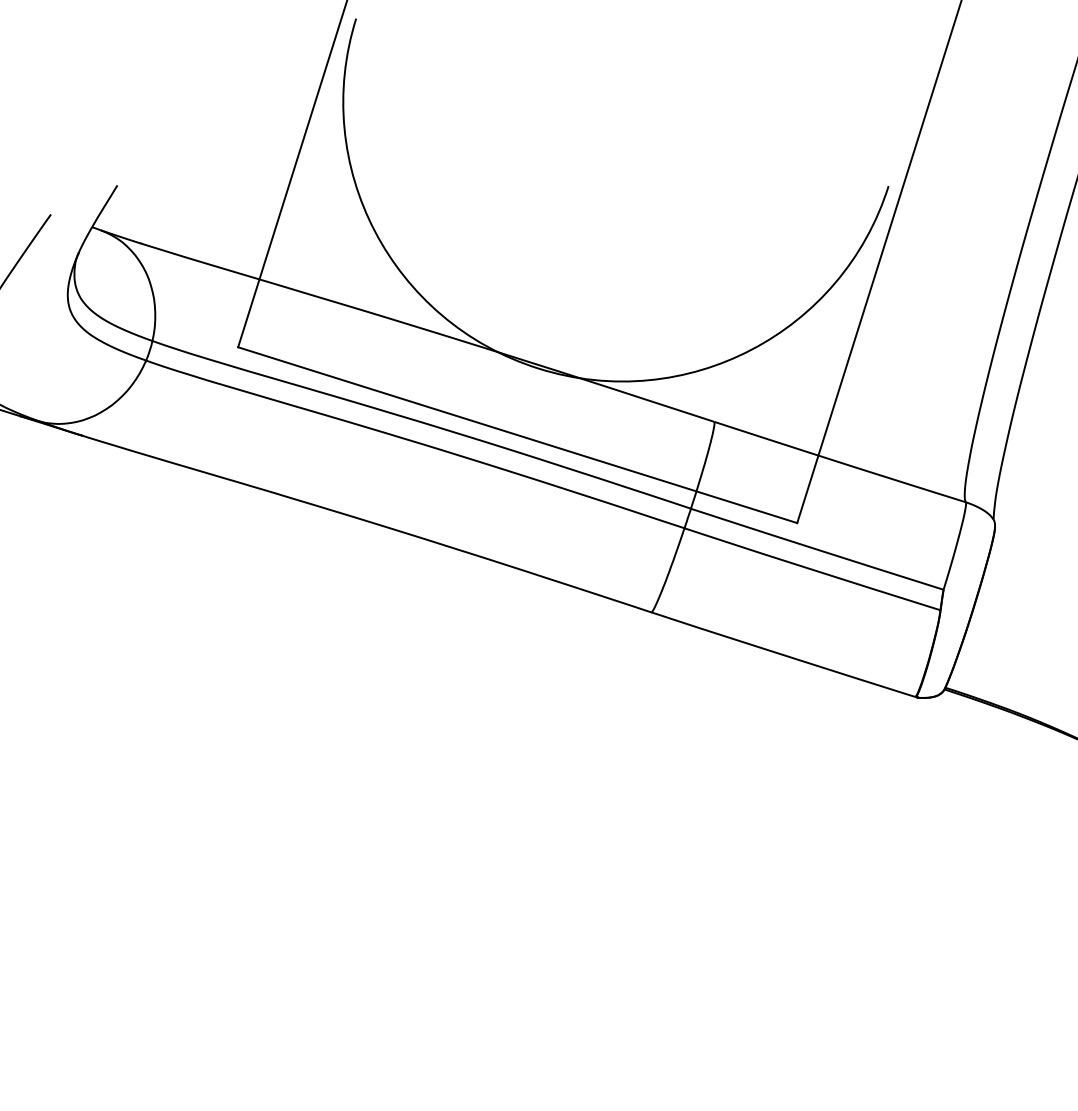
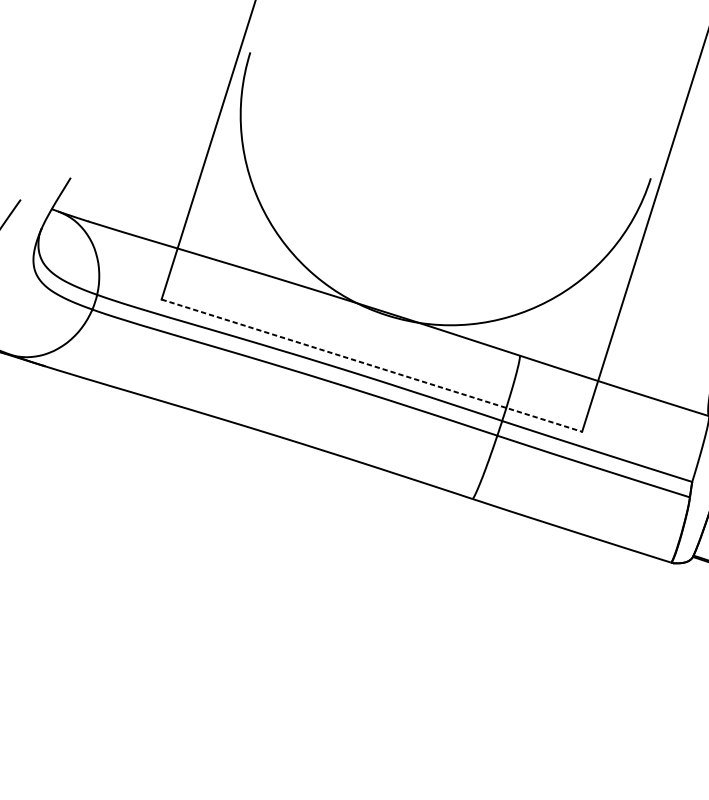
line: (518, 435) -> (372, 365), solid -> dashed

